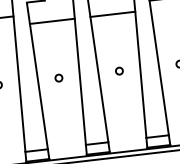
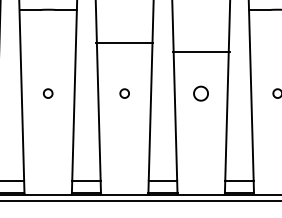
line: (112, 14) -> (200, 51), moved
line: (52, 21) -> (124, 42), moved
part: (119, 71) -> (201, 93), size x1.6

